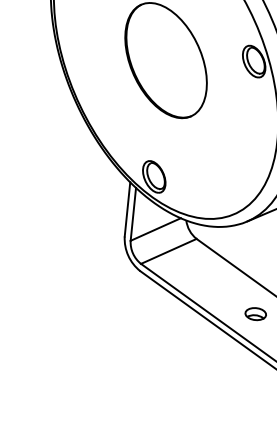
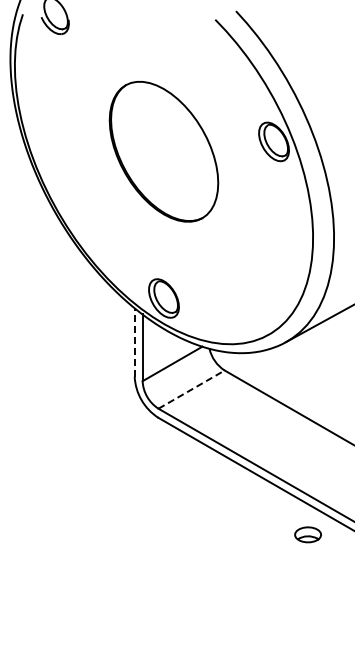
line: (127, 208) -> (134, 341), solid -> dashed
line: (169, 251) -> (192, 389), solid -> dashed
part: (255, 313) -> (307, 534), moved

